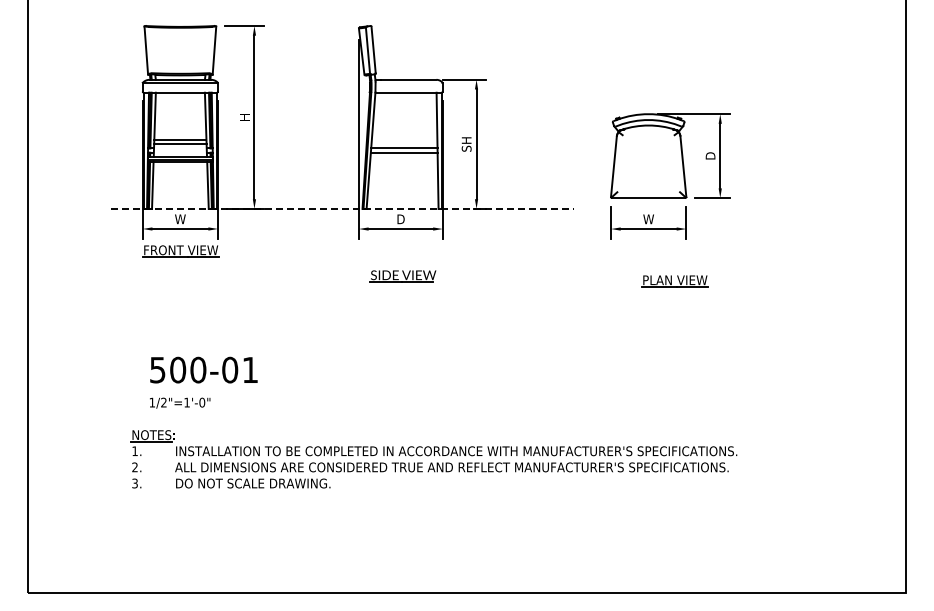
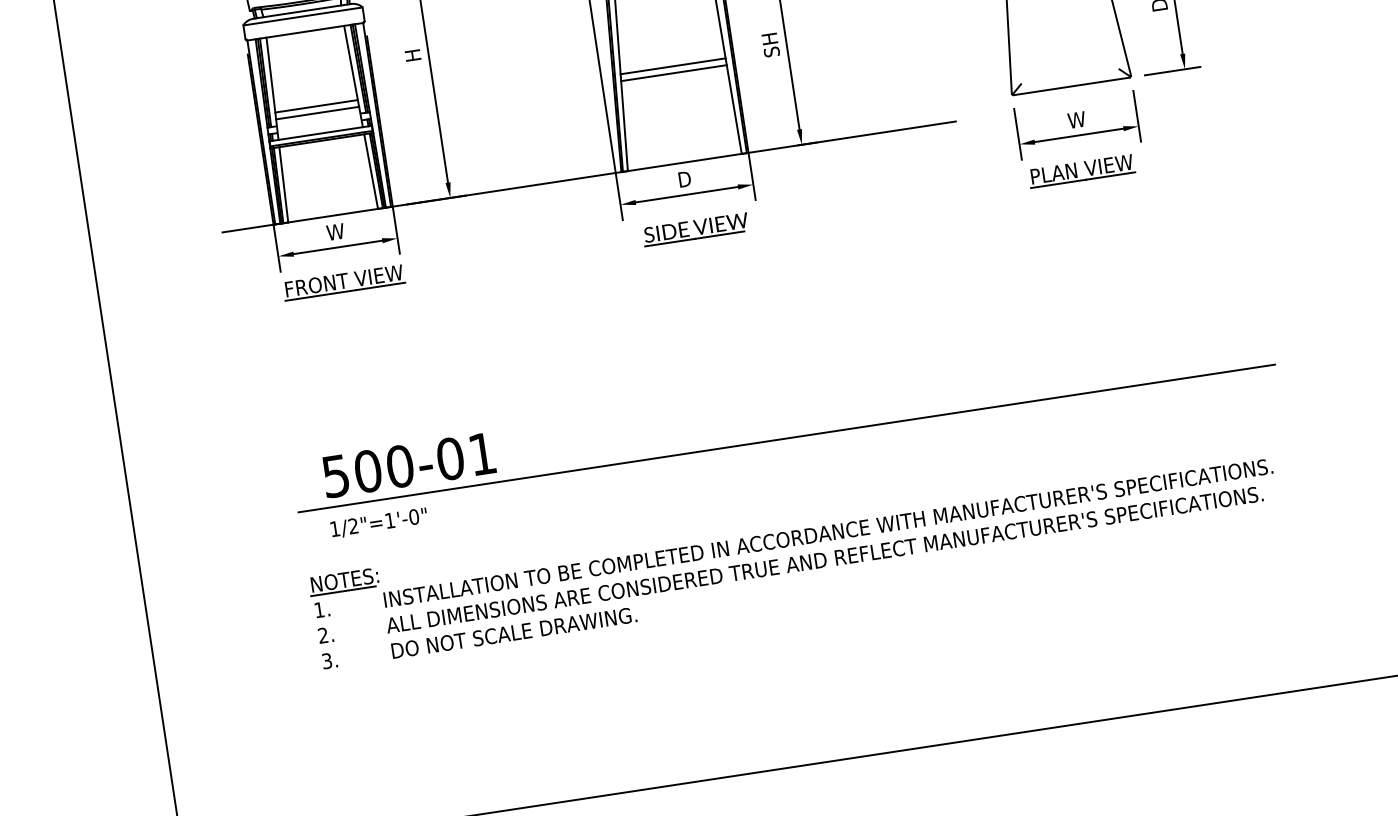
line: (342, 208) -> (589, 176), dashed -> solid
part: (402, 276) -> (694, 229), moved
part: (674, 281) -> (1081, 171), moved
line: (439, 388) -> (786, 437), added

